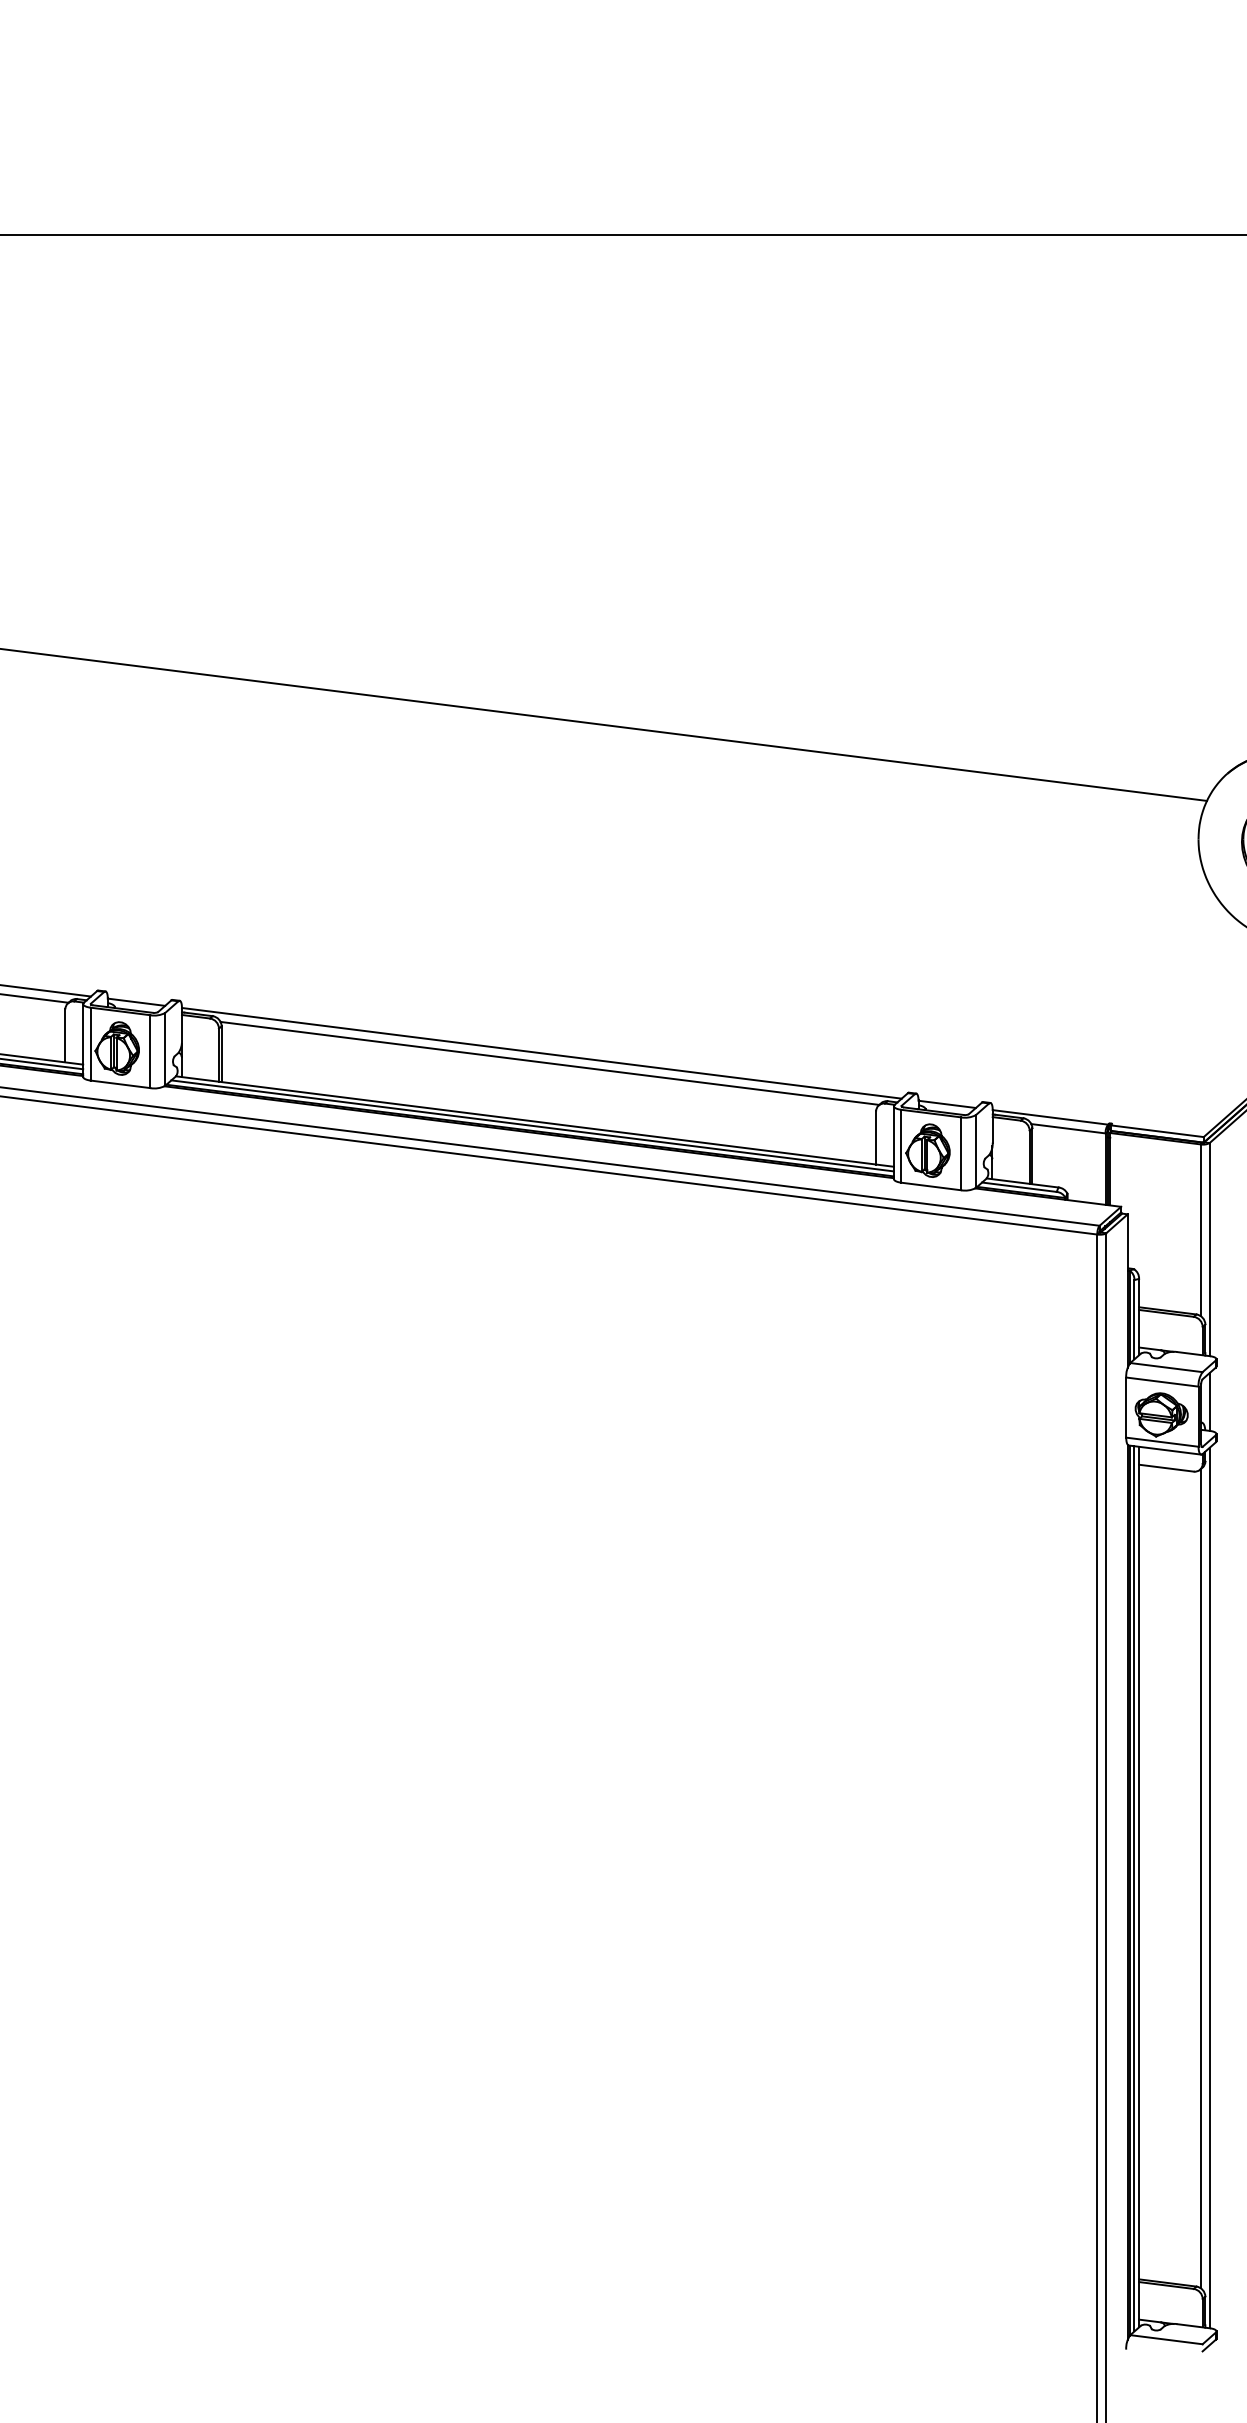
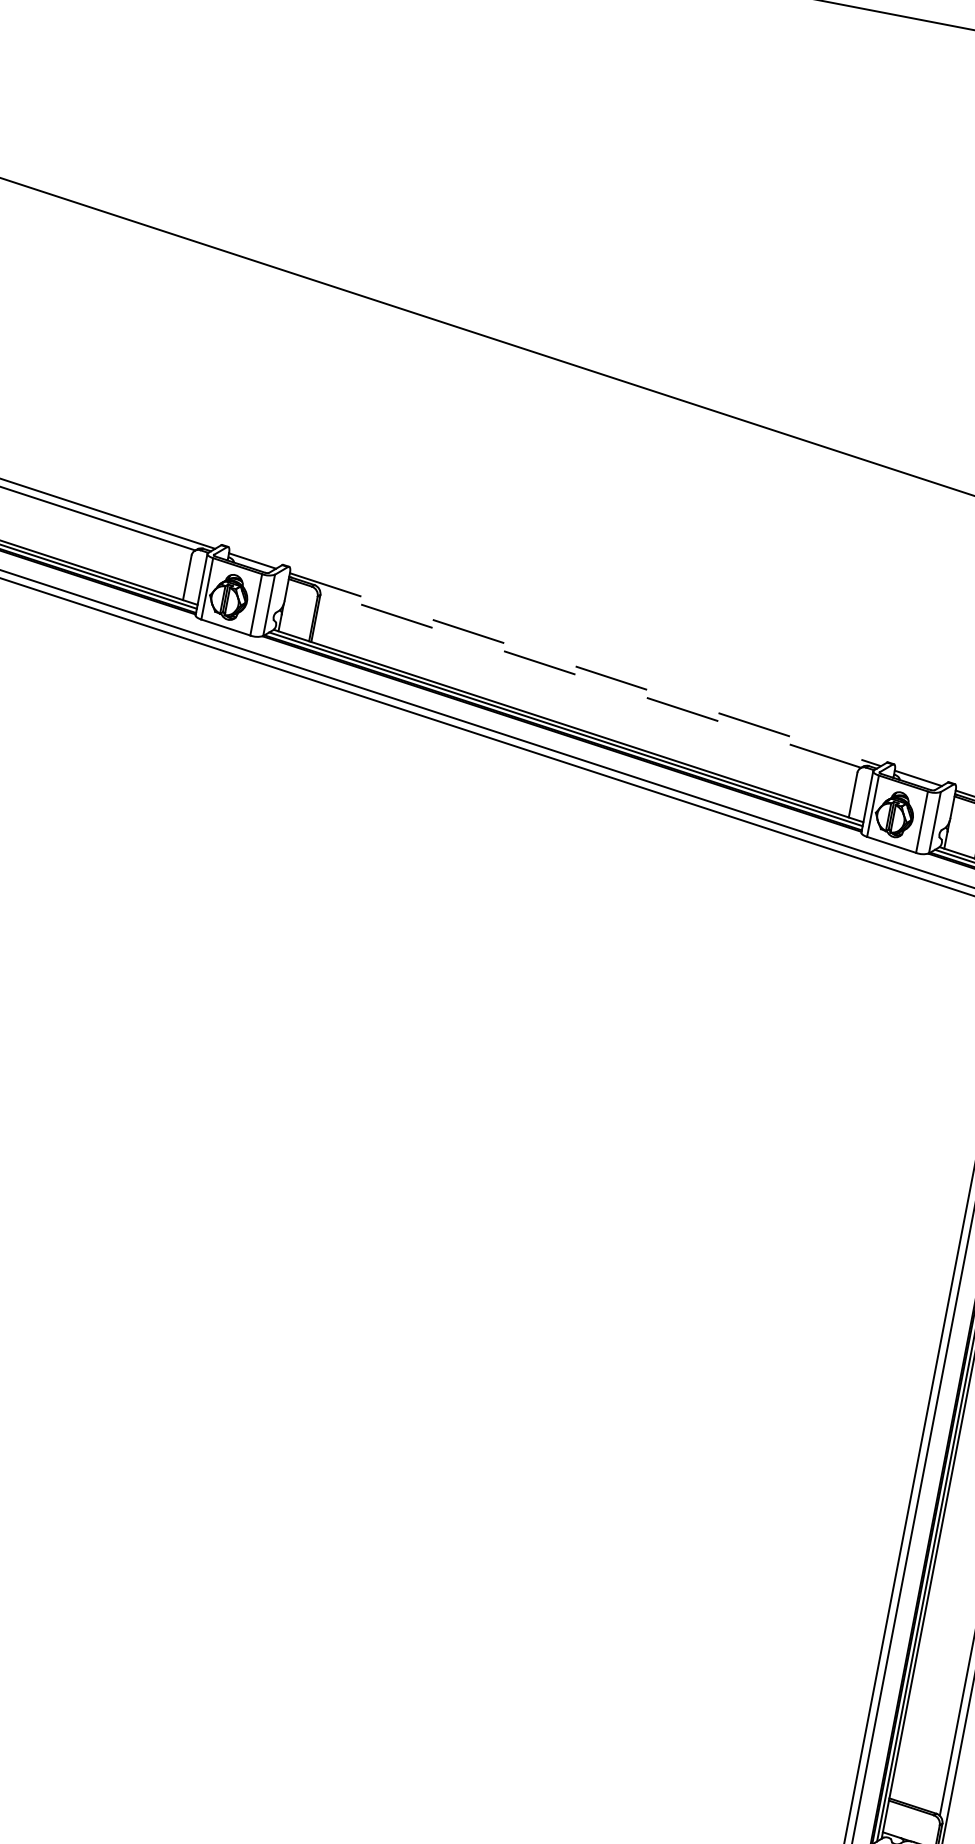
line: (541, 1053) -> (585, 669), solid -> dashed
line: (549, 1063) -> (590, 679), solid -> dashed

